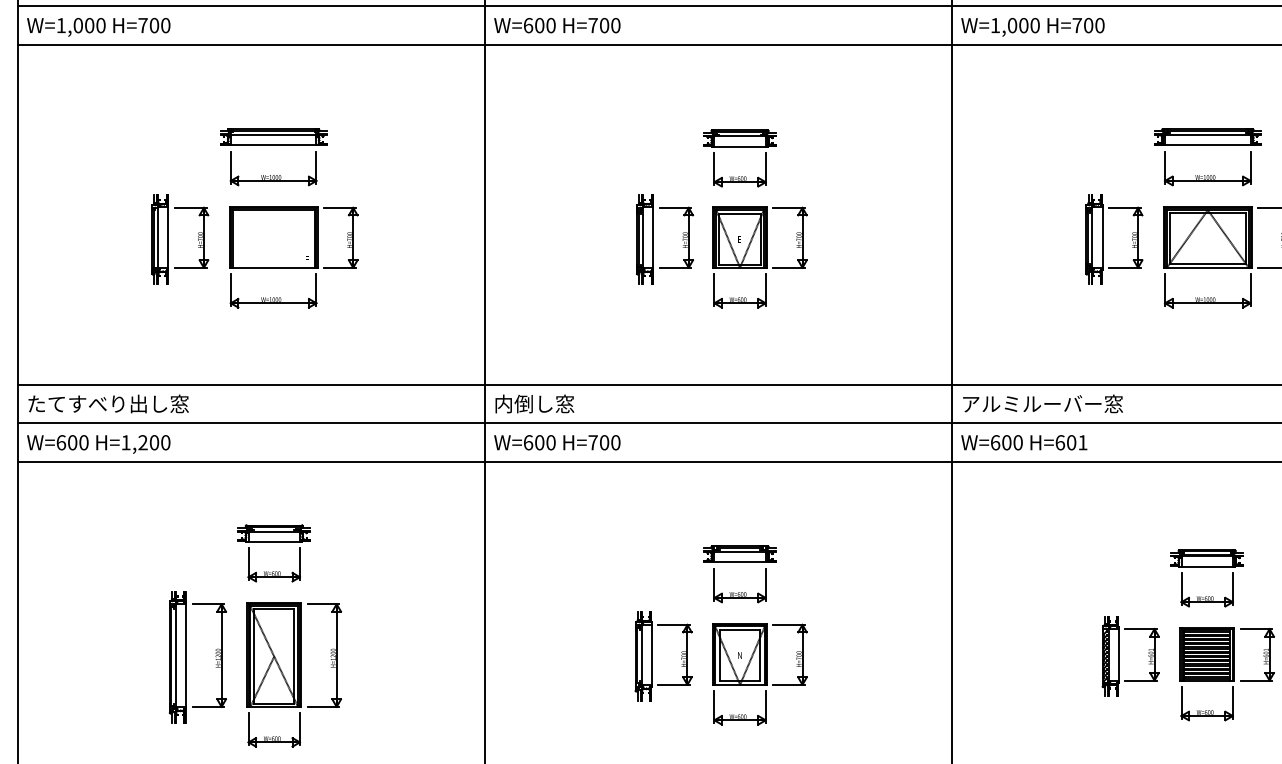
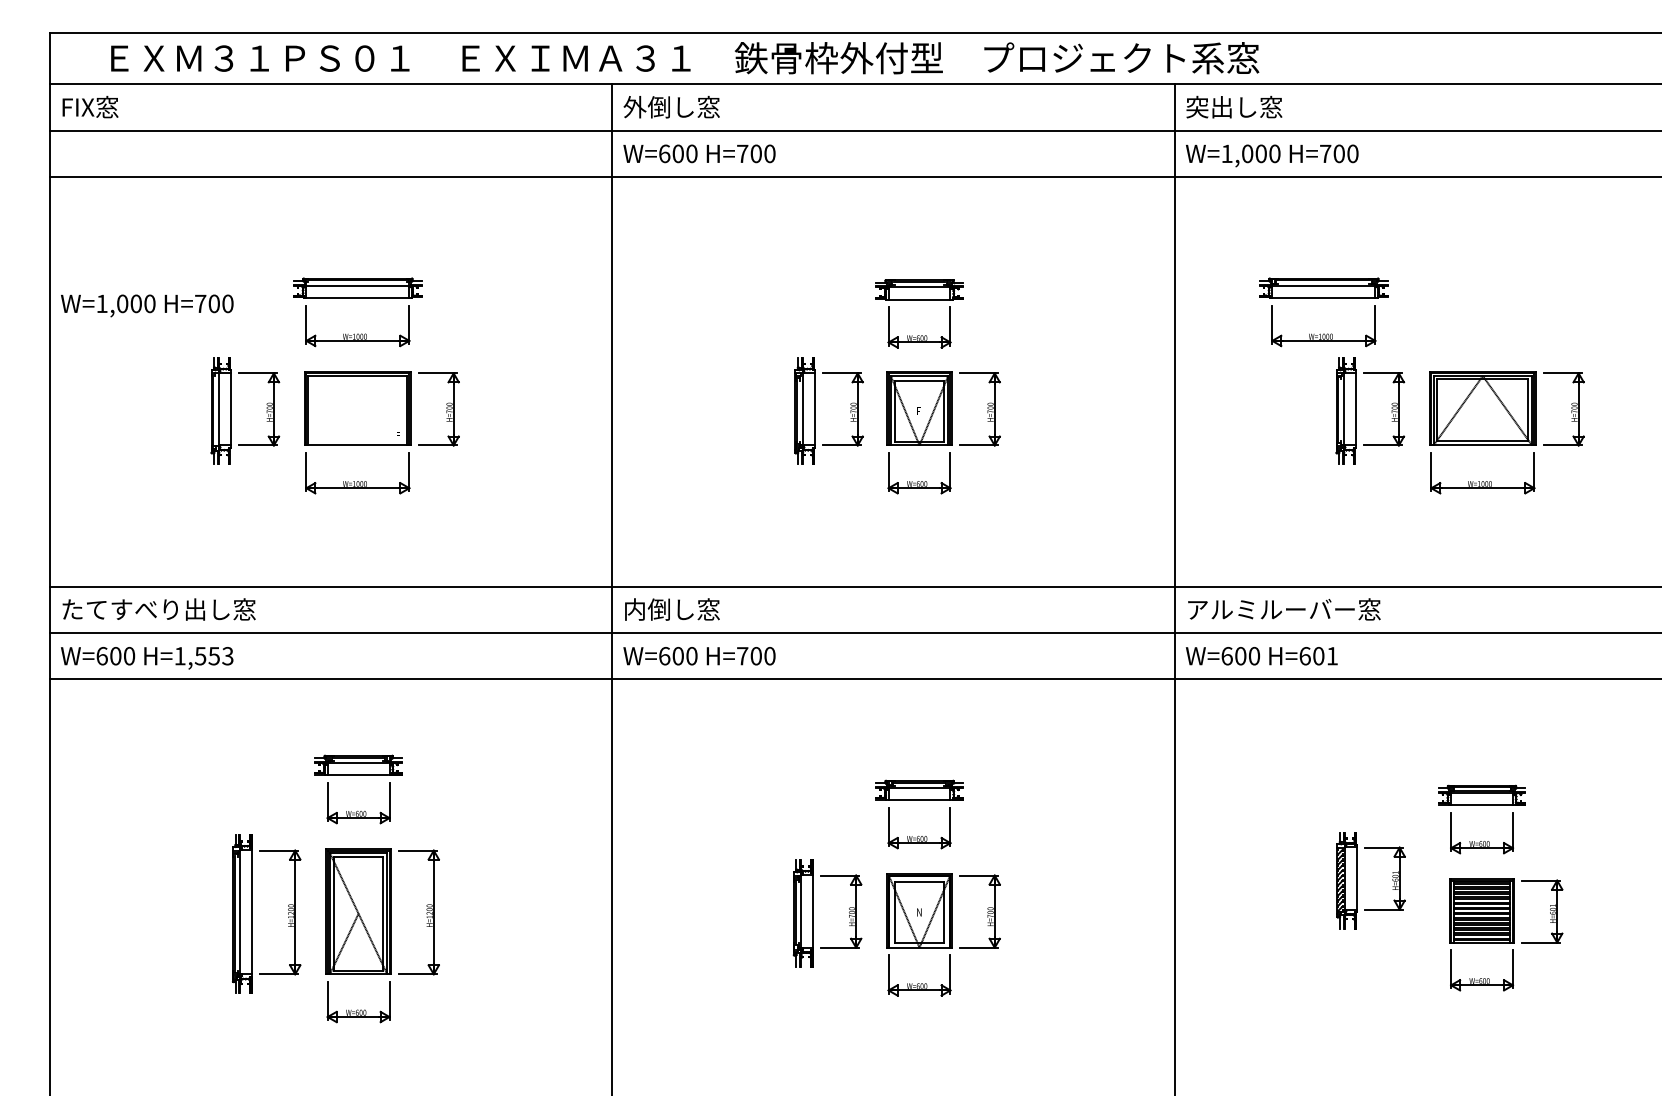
text: (98, 26) -> (147, 305), moved
part: (1207, 145) -> (1323, 298), moved
text: (153, 442) -> (213, 655), H=1,200 -> H=1,553
part: (1119, 656) -> (1357, 880), moved

